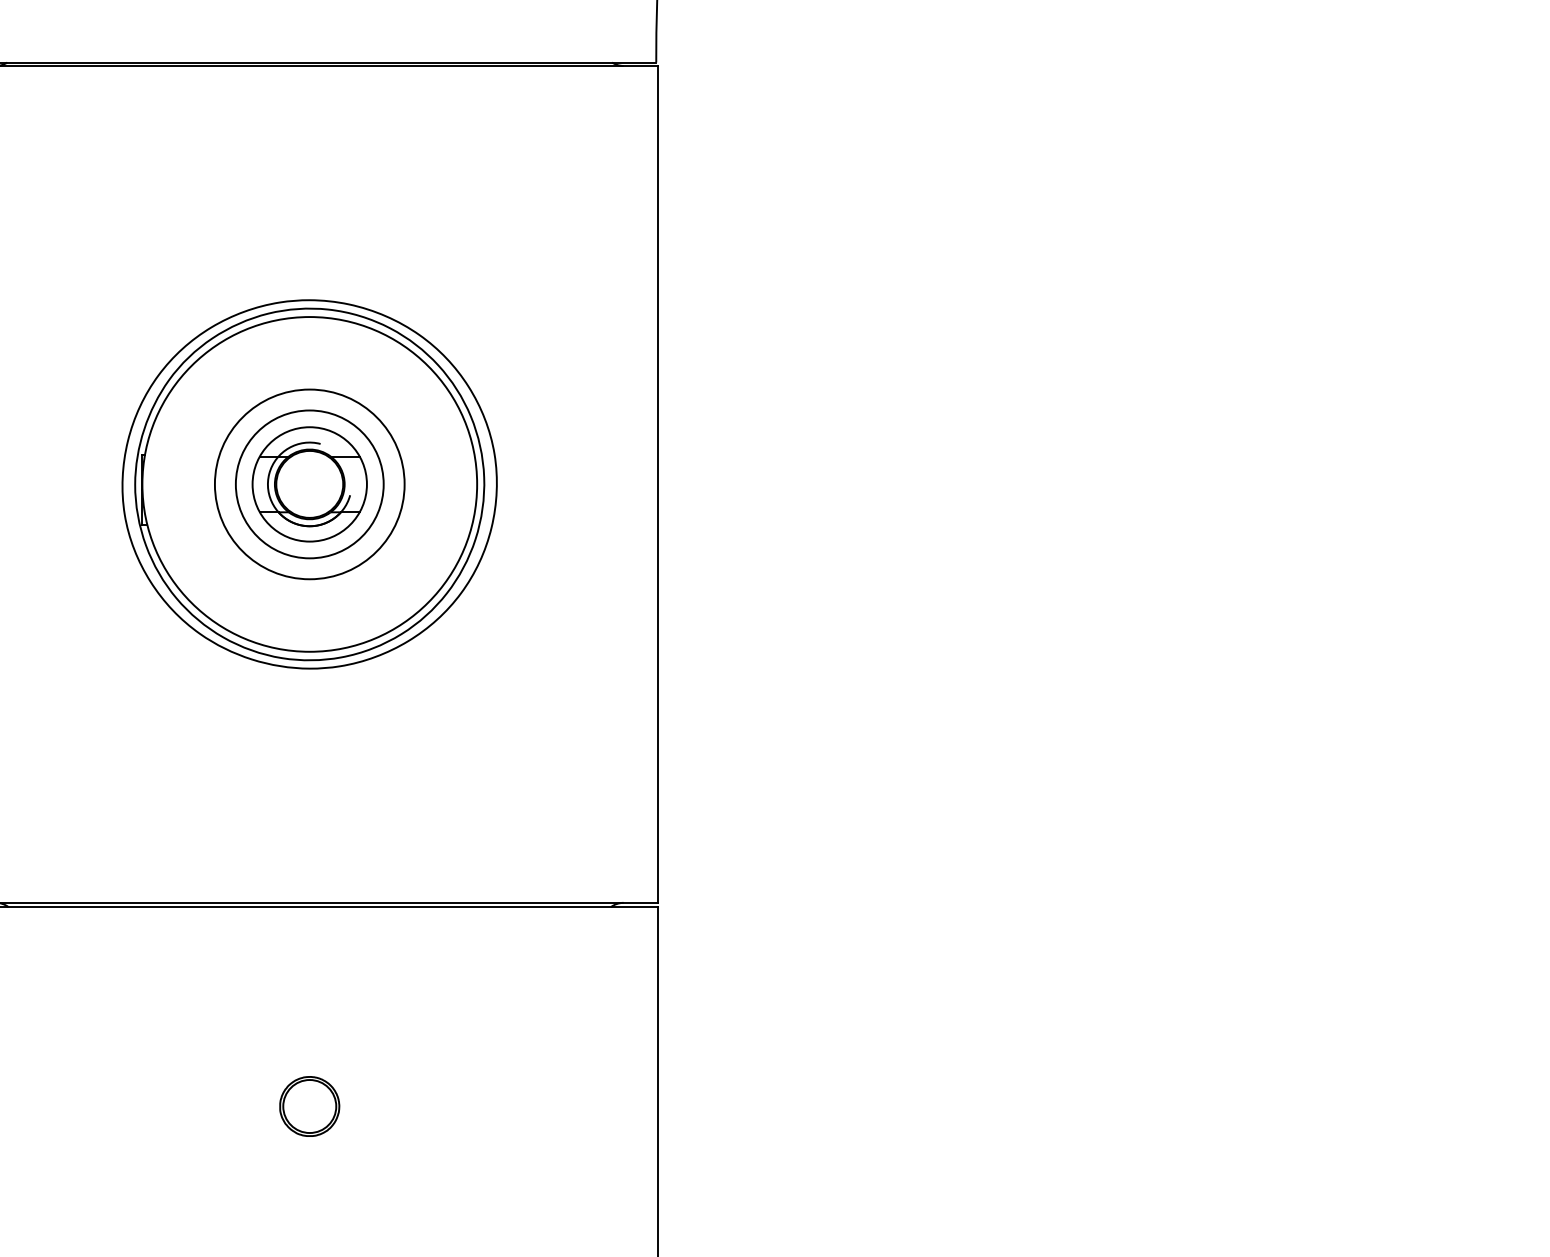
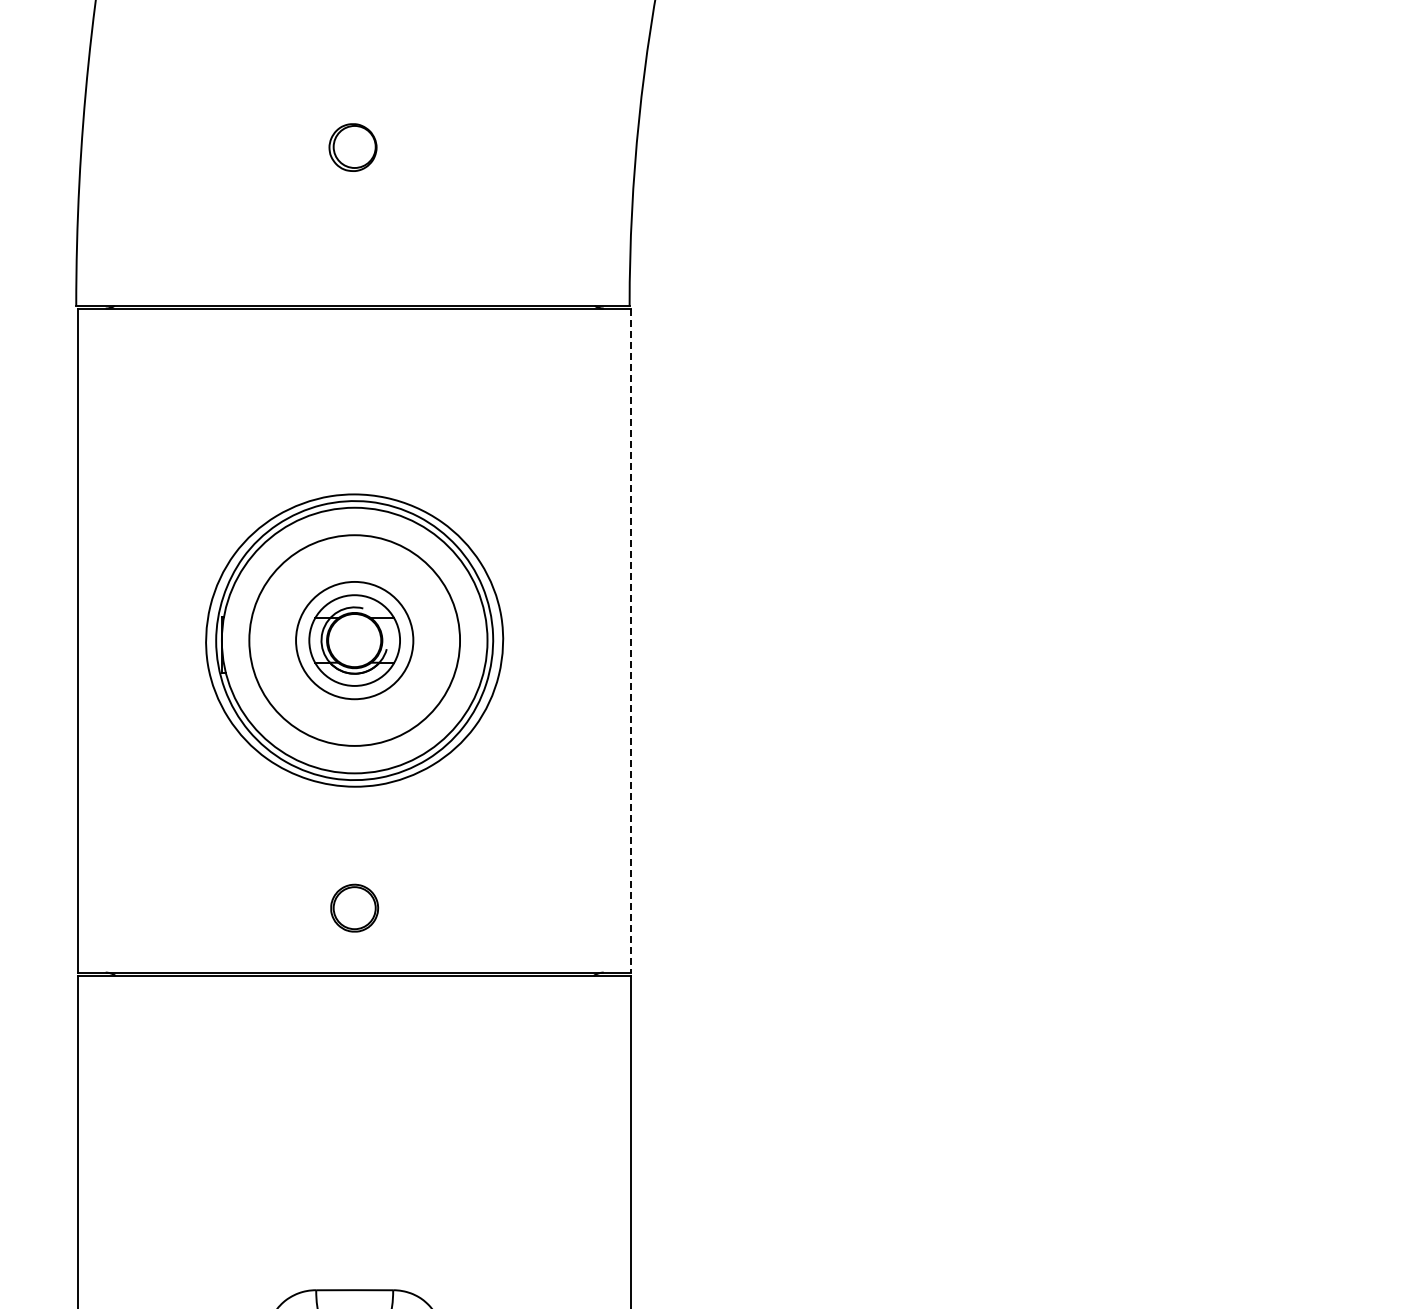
circle: (309, 484) -> (354, 640), size x1.4
line: (658, 485) -> (631, 641), solid -> dashed
part: (309, 1105) -> (354, 907), moved

